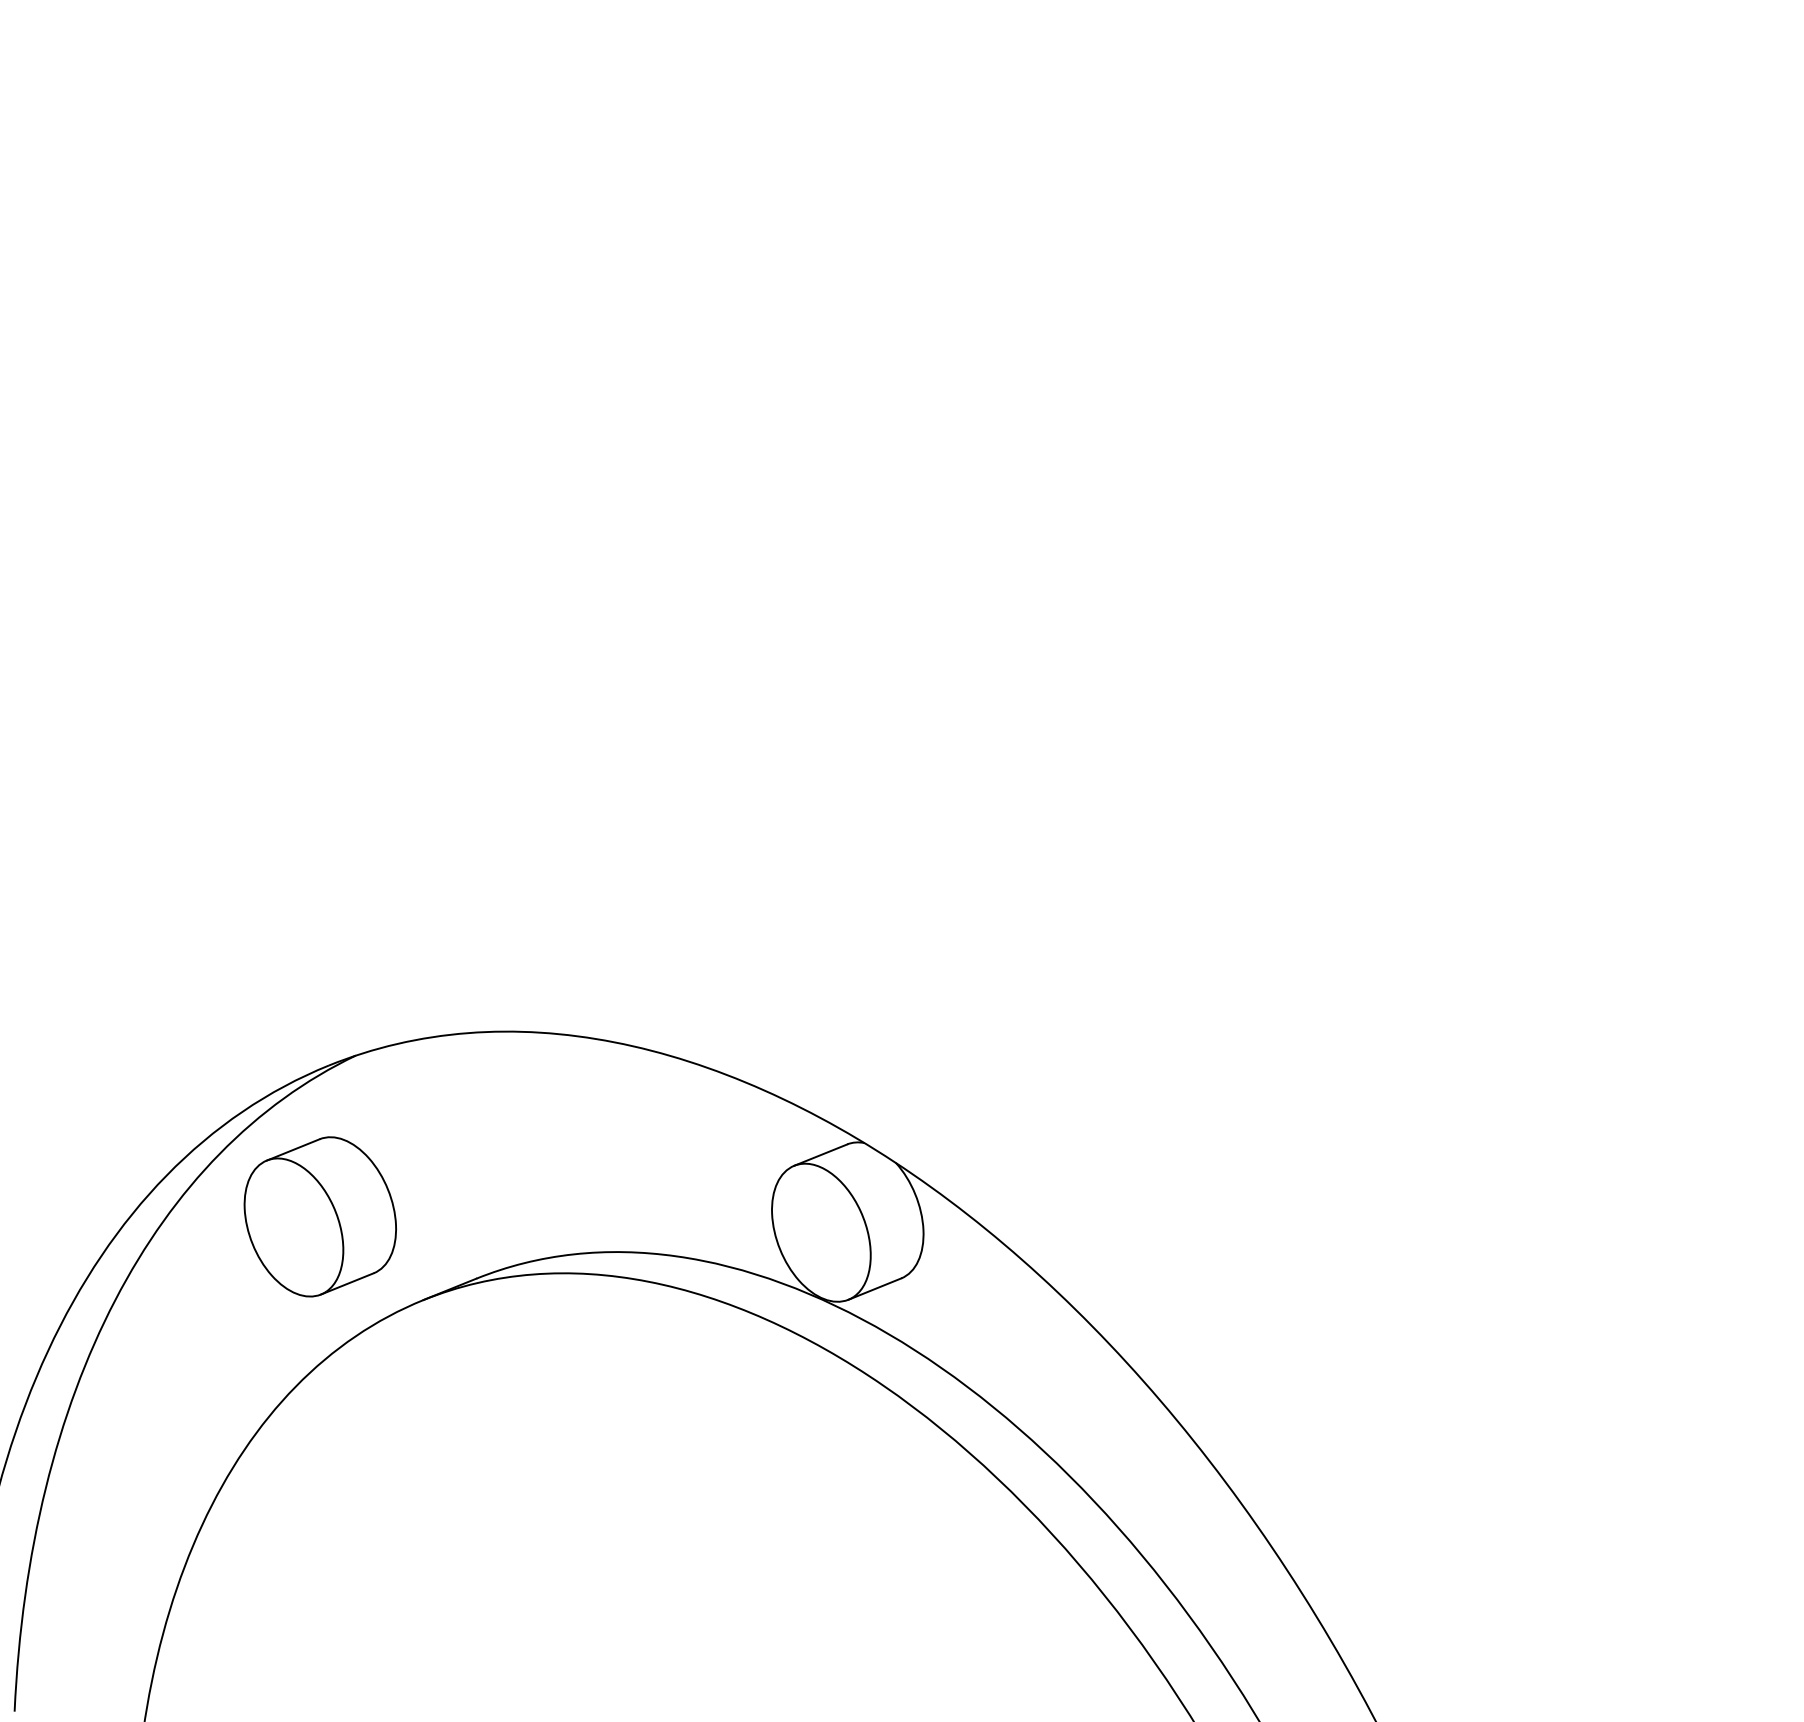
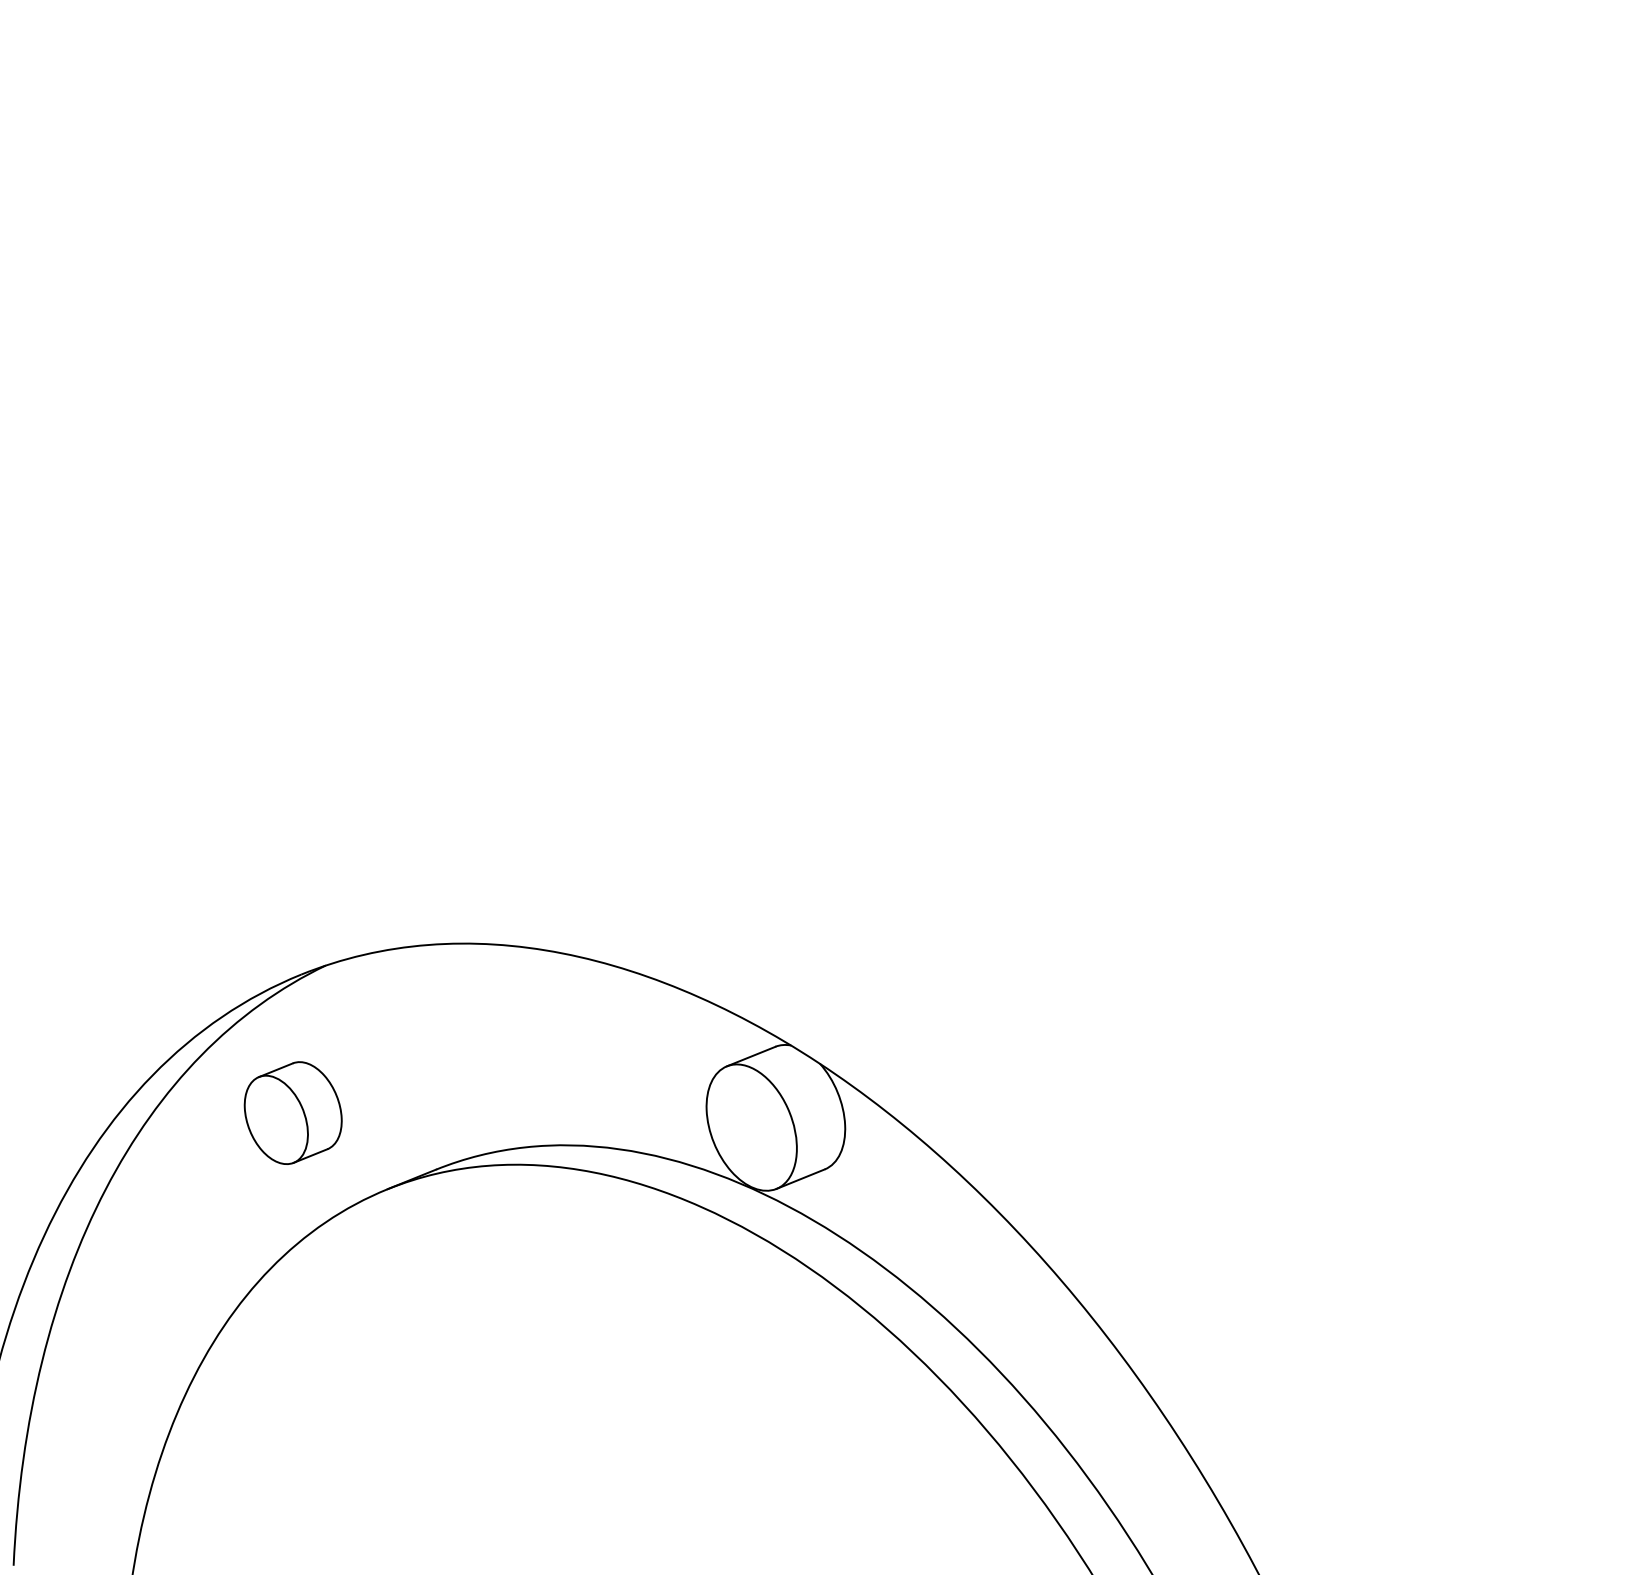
part: (319, 1216) -> (292, 1112), size x0.7

